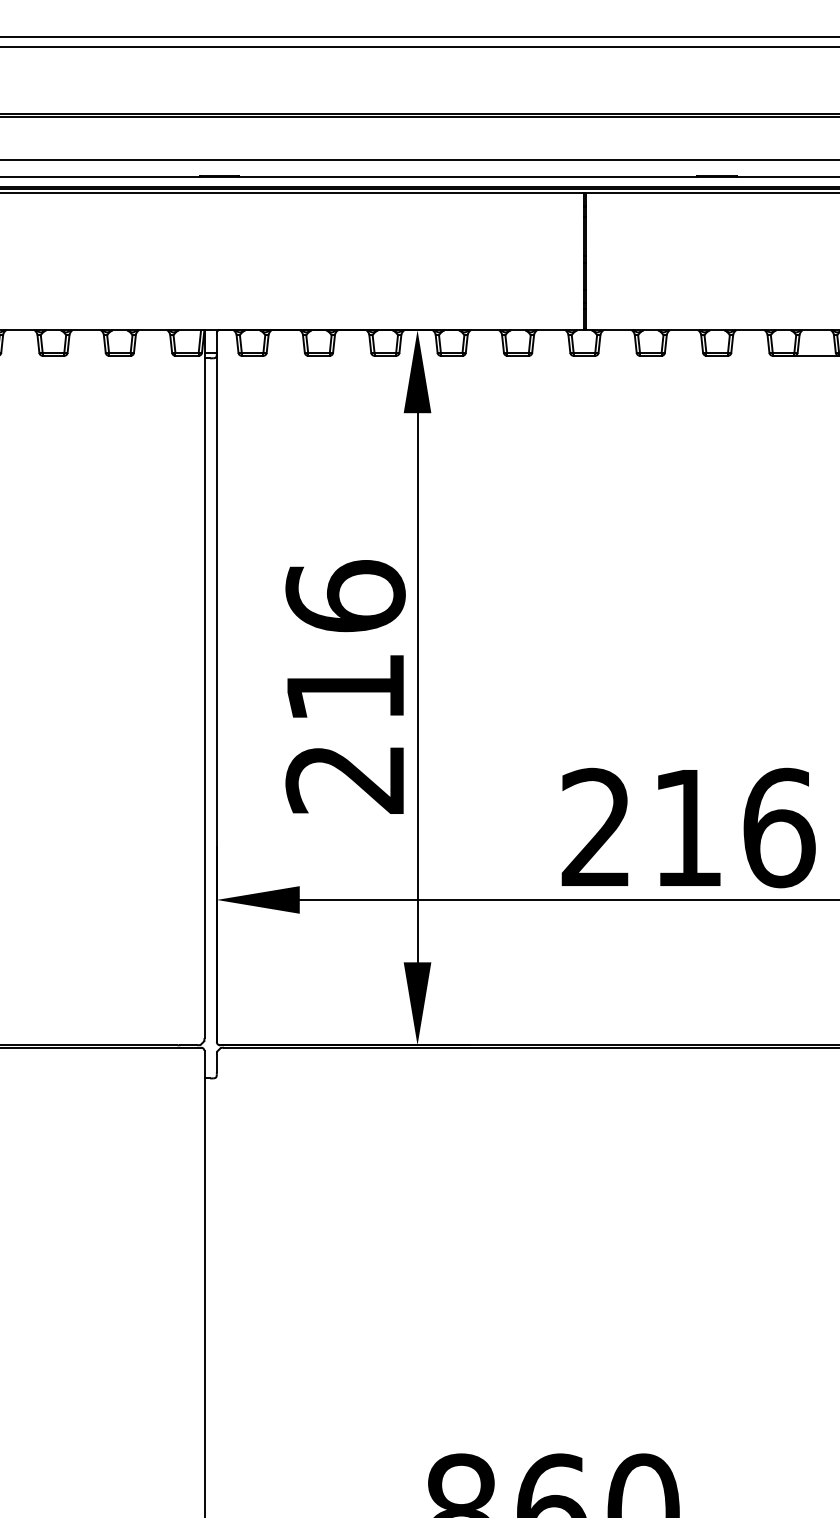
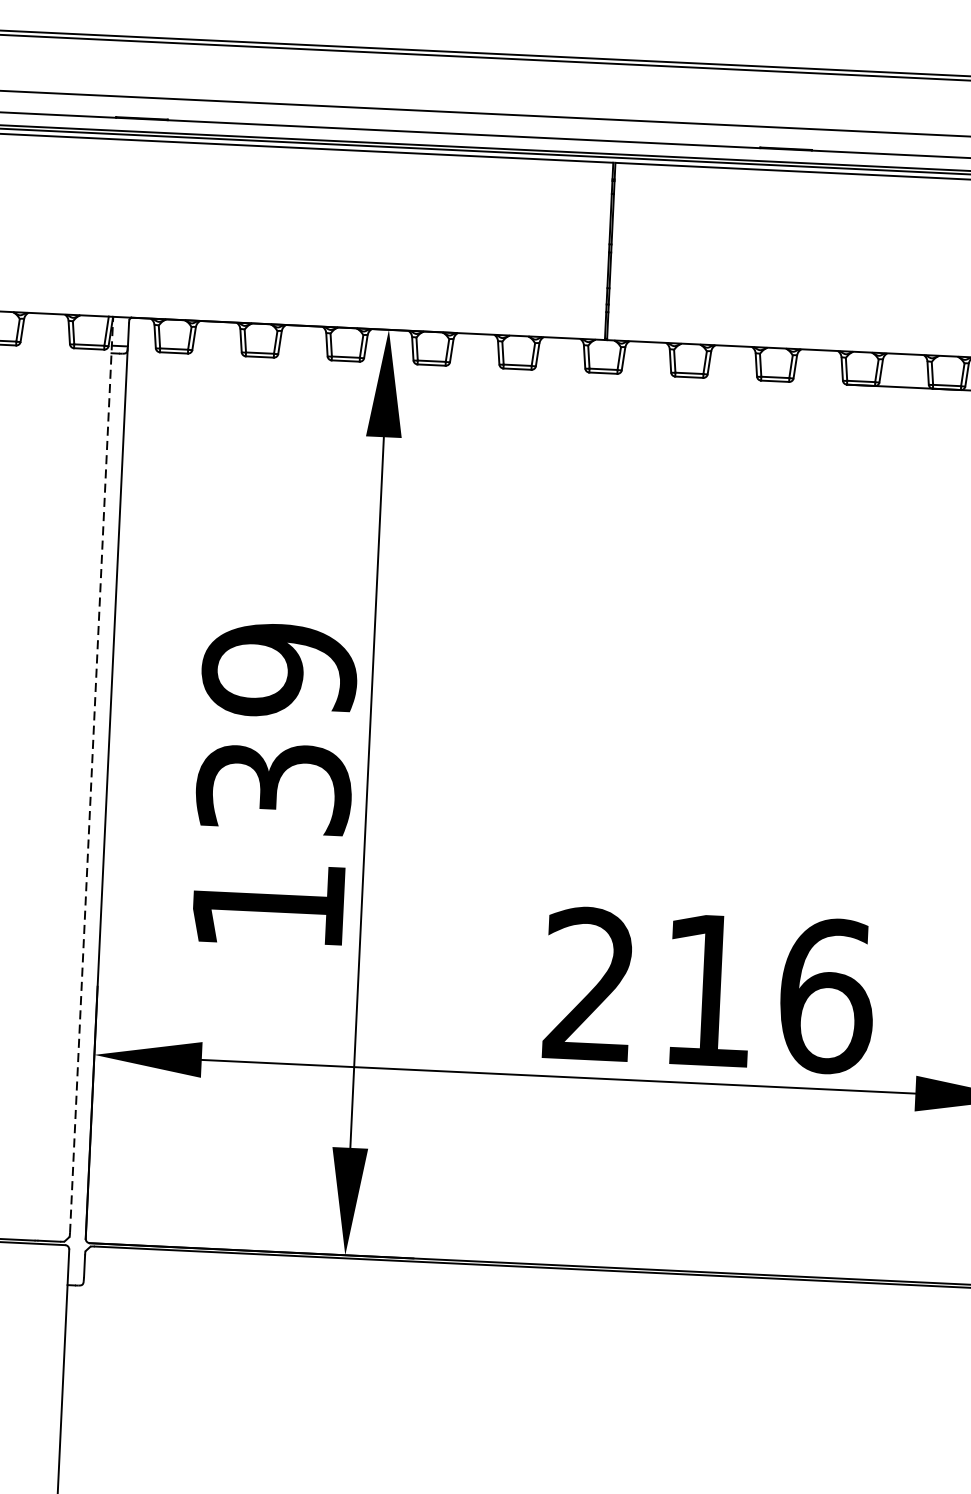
line: (204, 684) -> (91, 775), solid -> dashed
text: (345, 686) -> (273, 786), 216 -> 139

